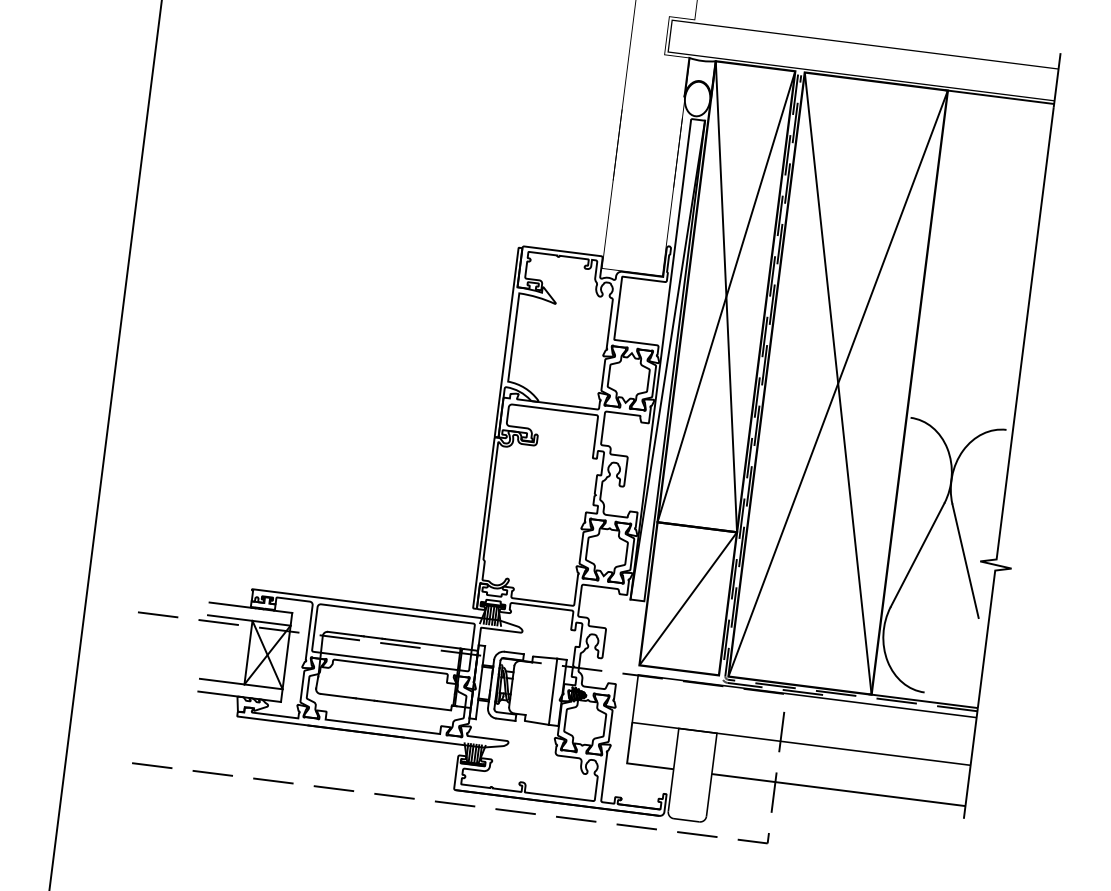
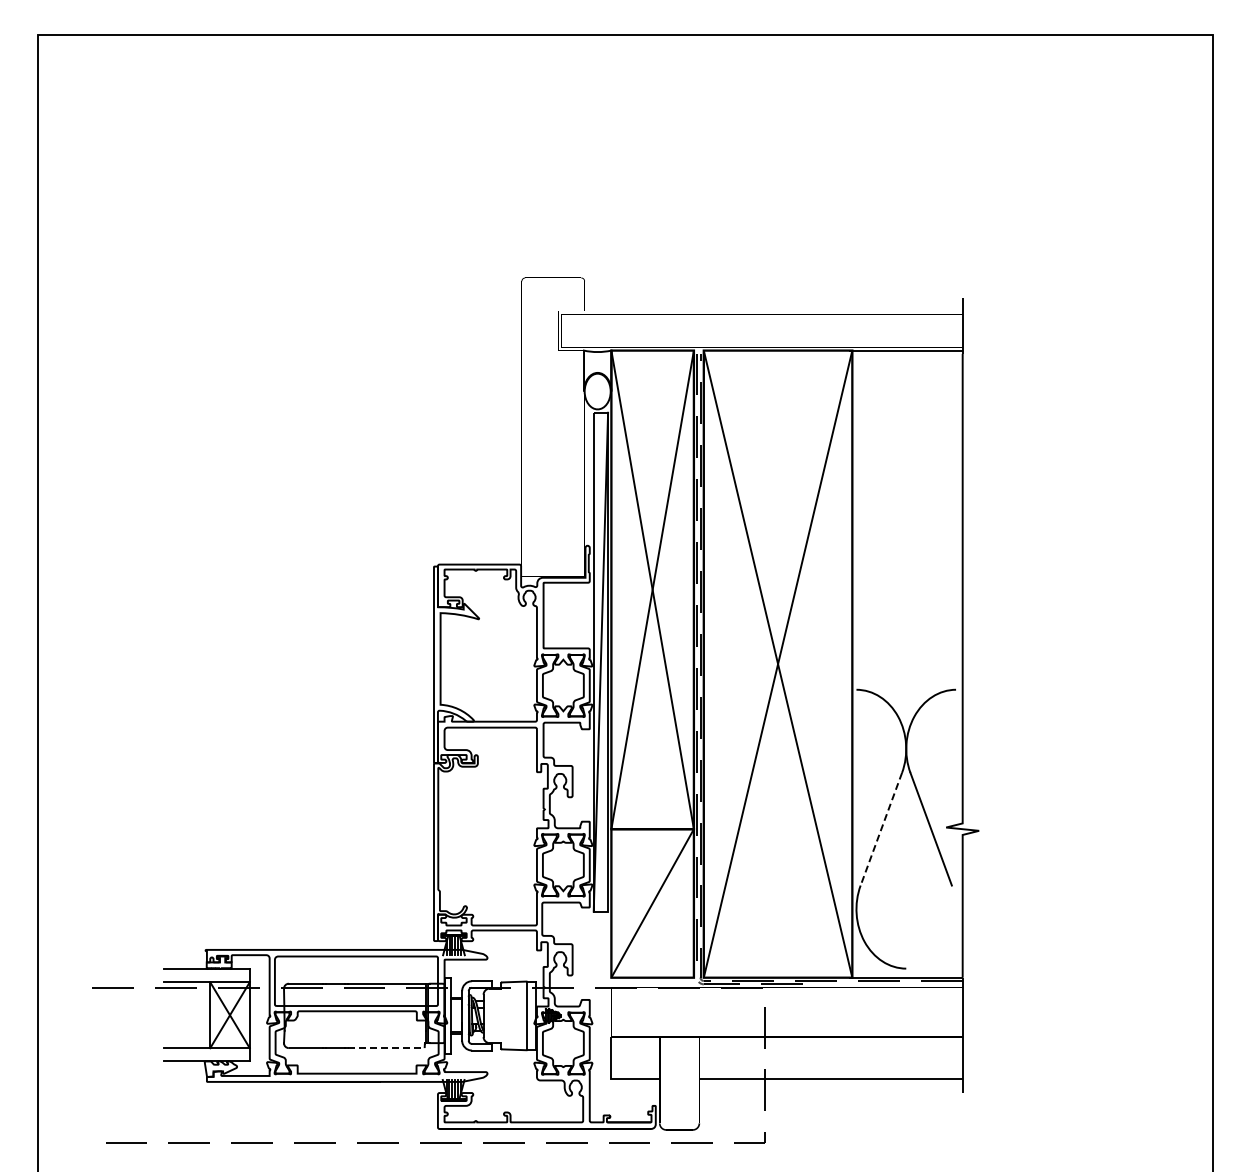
line: (917, 555) -> (881, 829), solid -> dashed
line: (414, 706) -> (386, 1048), solid -> dashed

